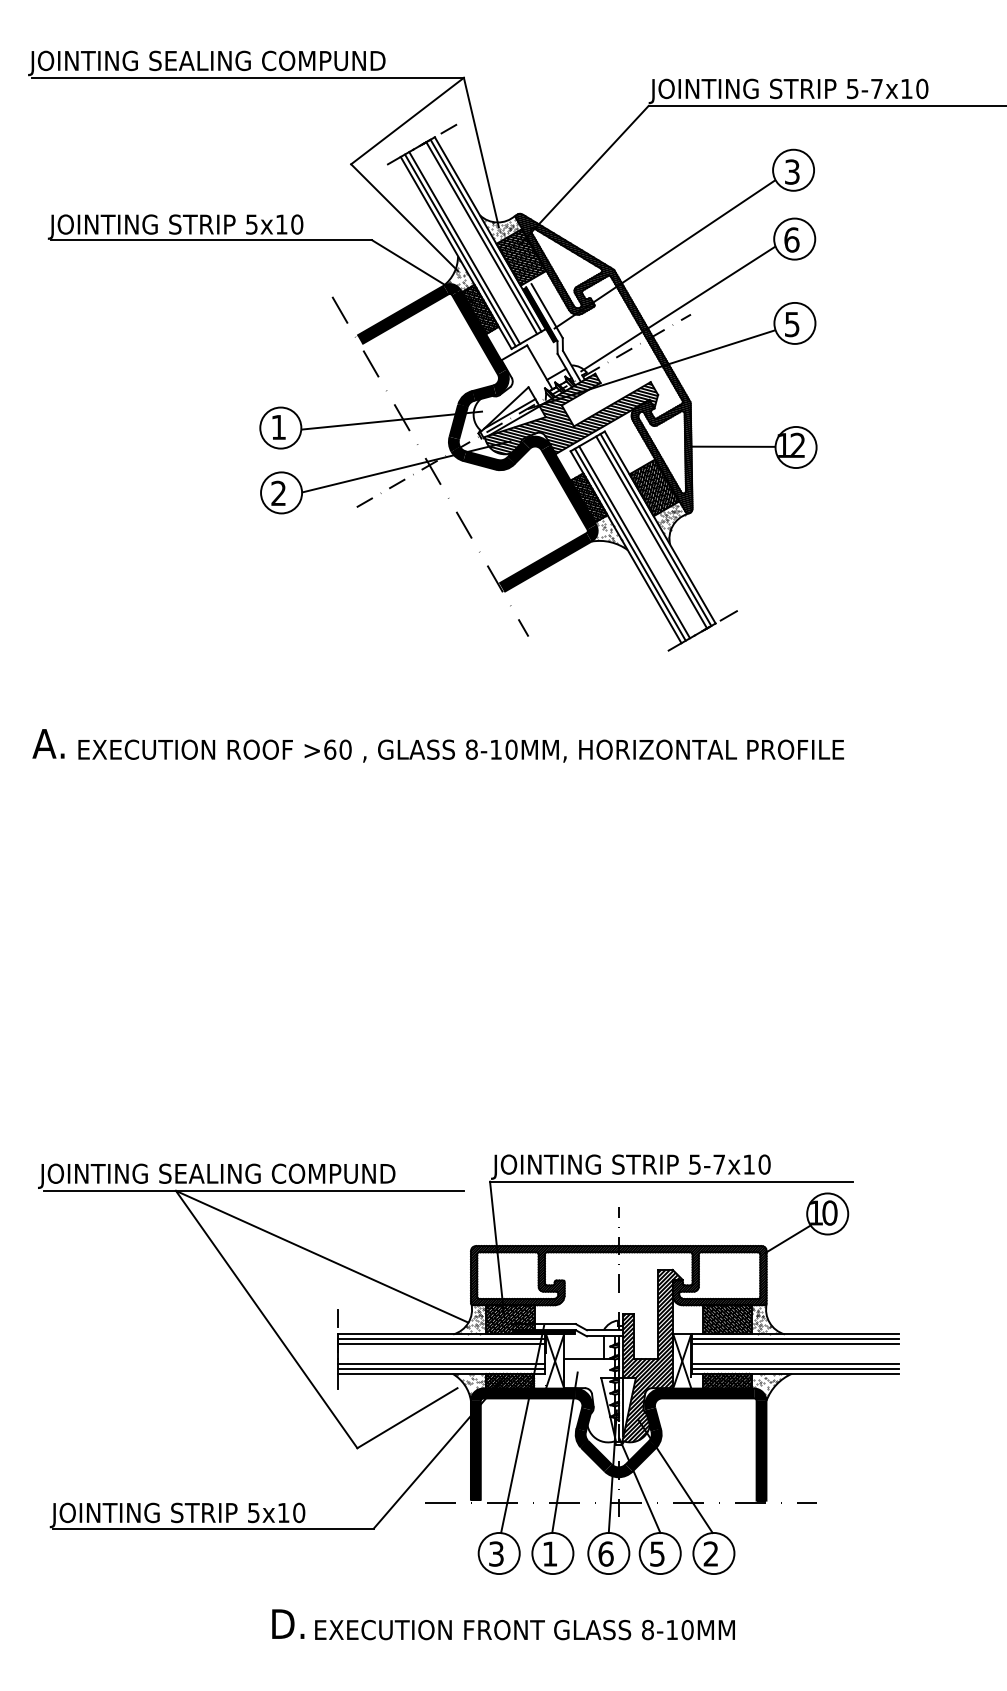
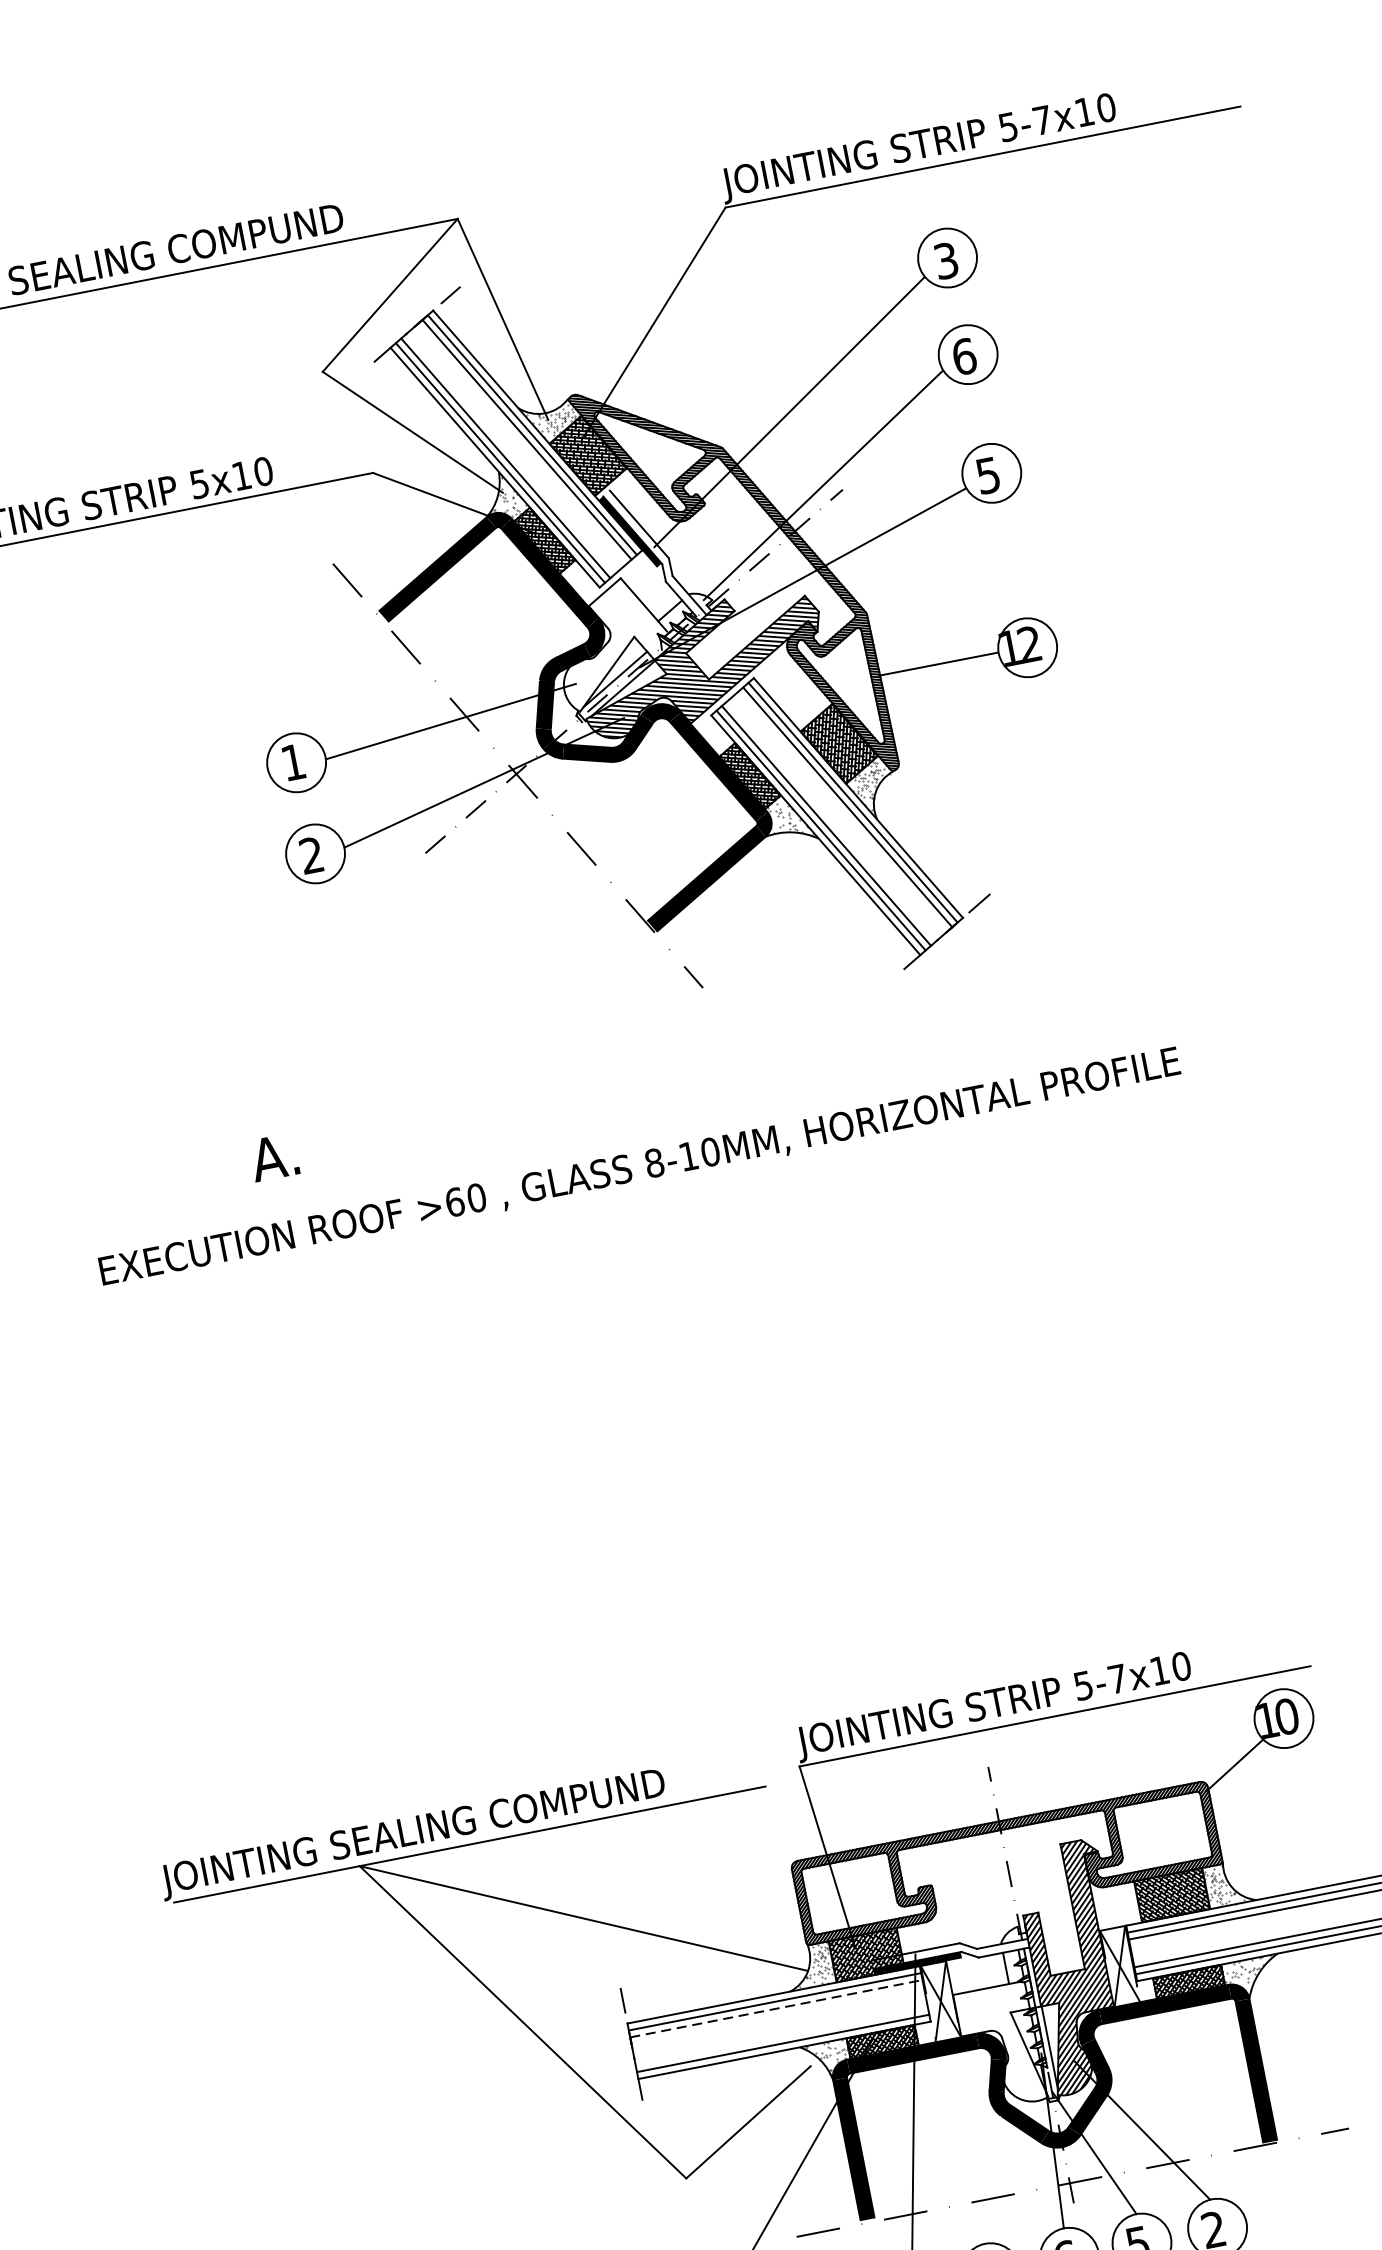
text: (48, 743) -> (273, 1156), moved
line: (441, 1344) -> (776, 2009), solid -> dashed
line: (441, 1363) -> (781, 2035), removed
line: (564, 1452) -> (979, 2127), removed

